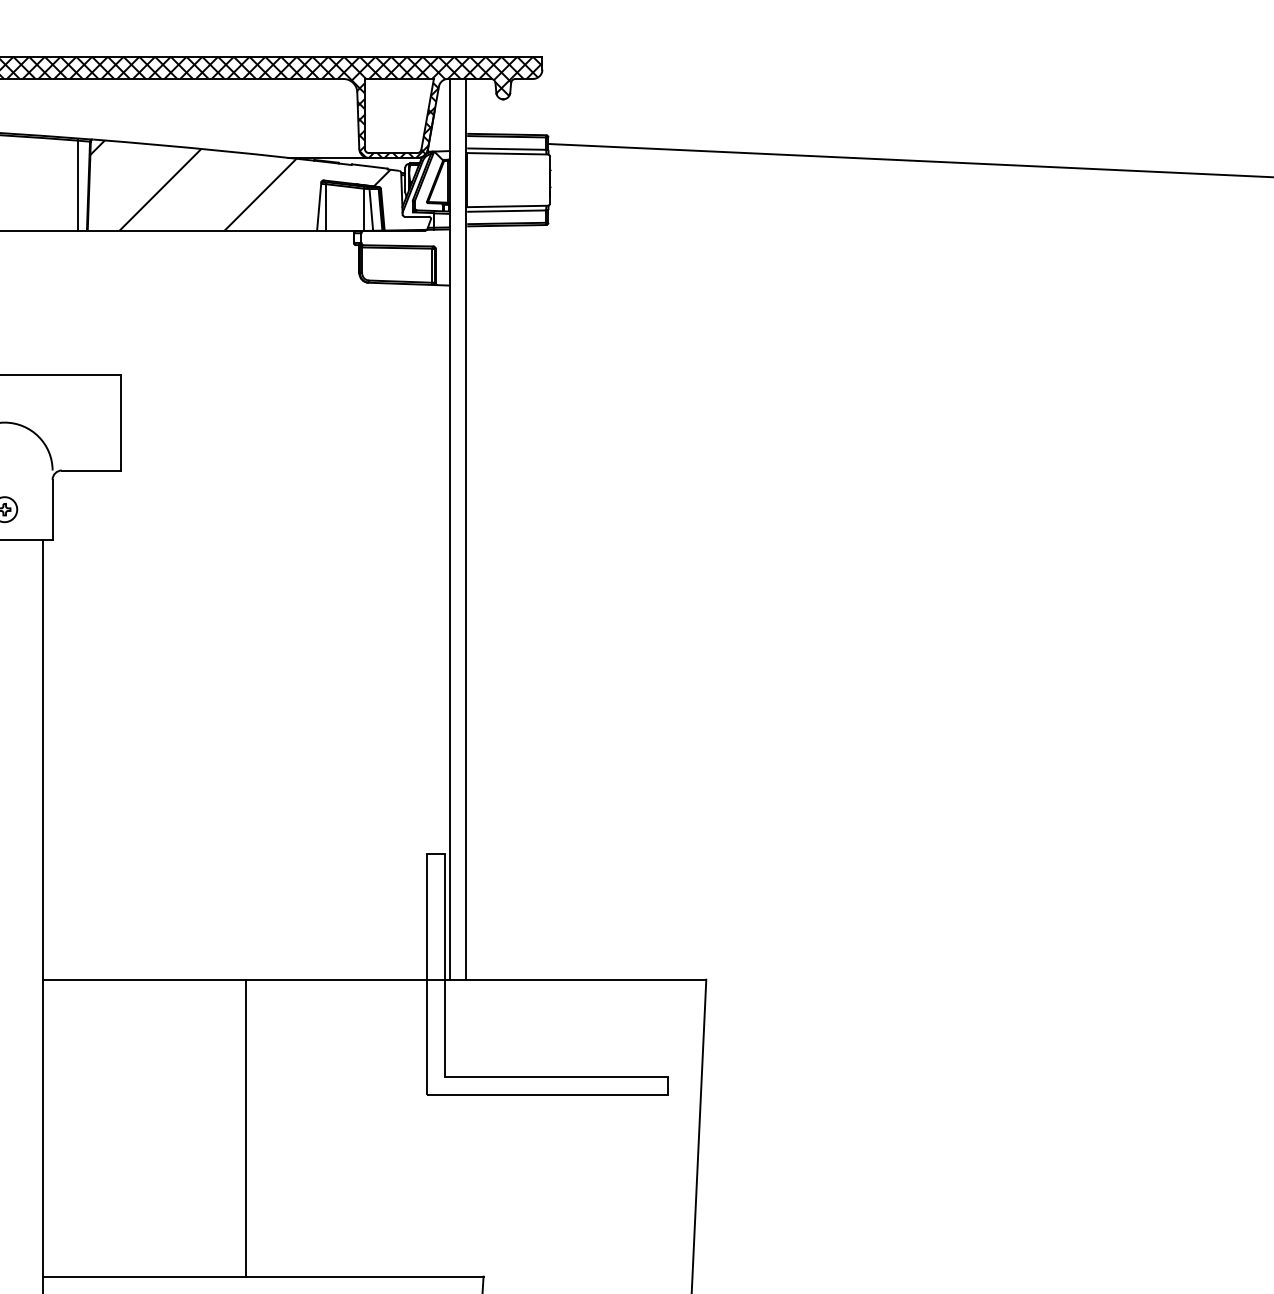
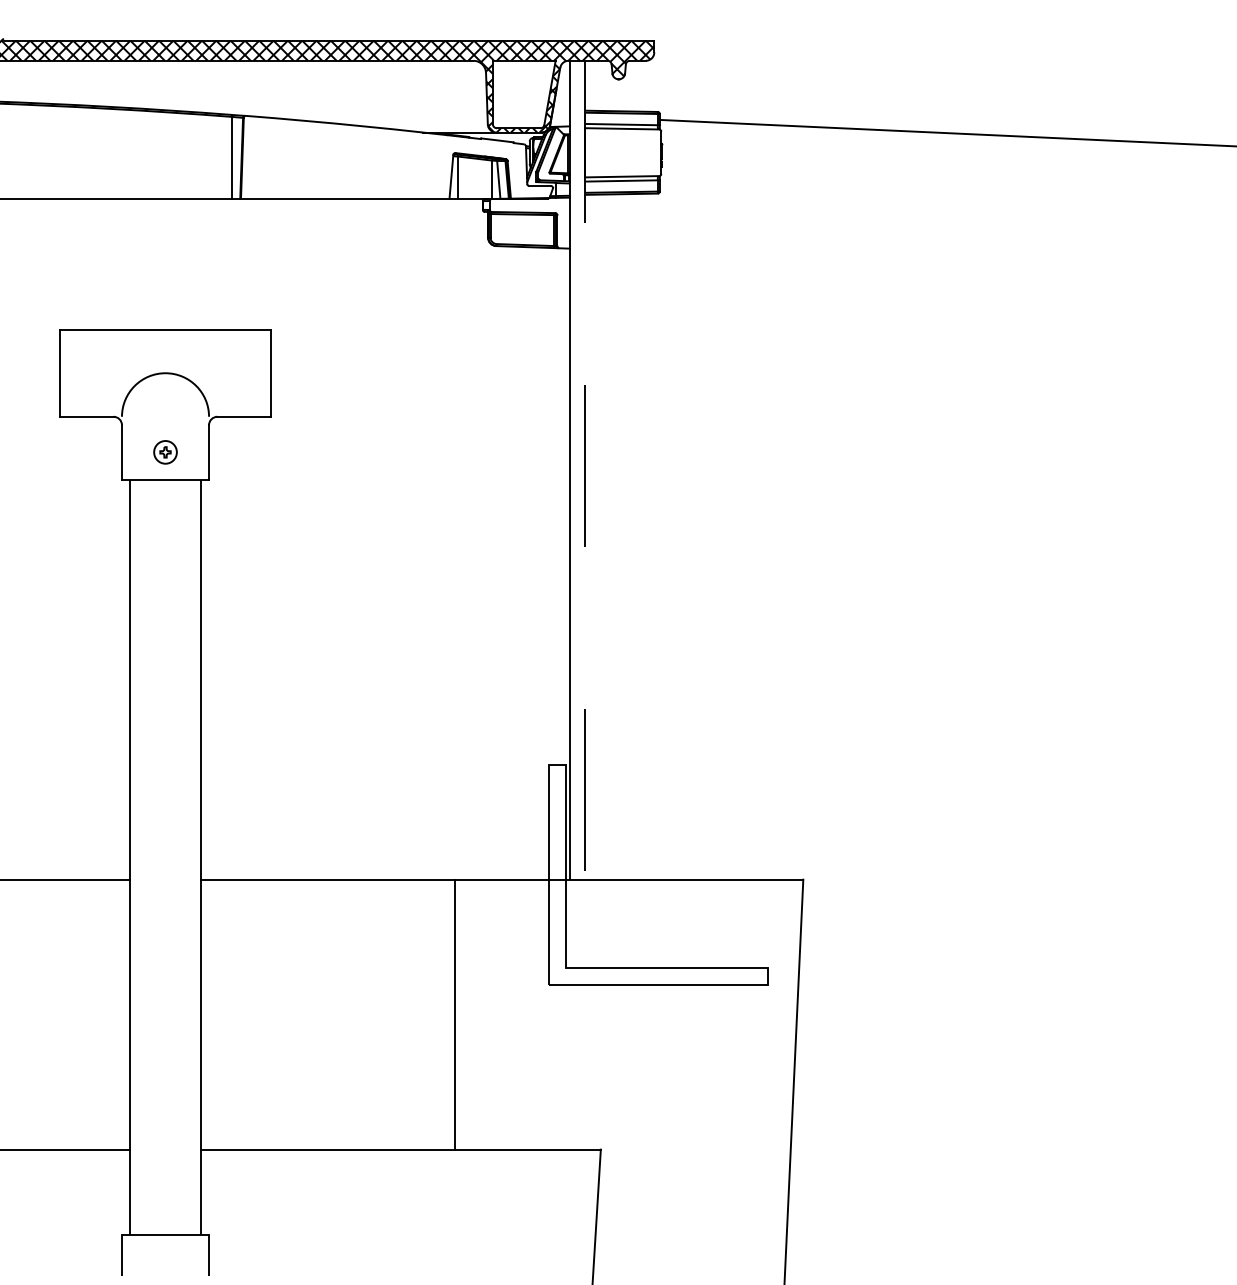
hatch: (240, 185) -> (379, 157), removed
line: (465, 529) -> (584, 470), solid -> dashed
line: (245, 1128) -> (454, 1014), moved

